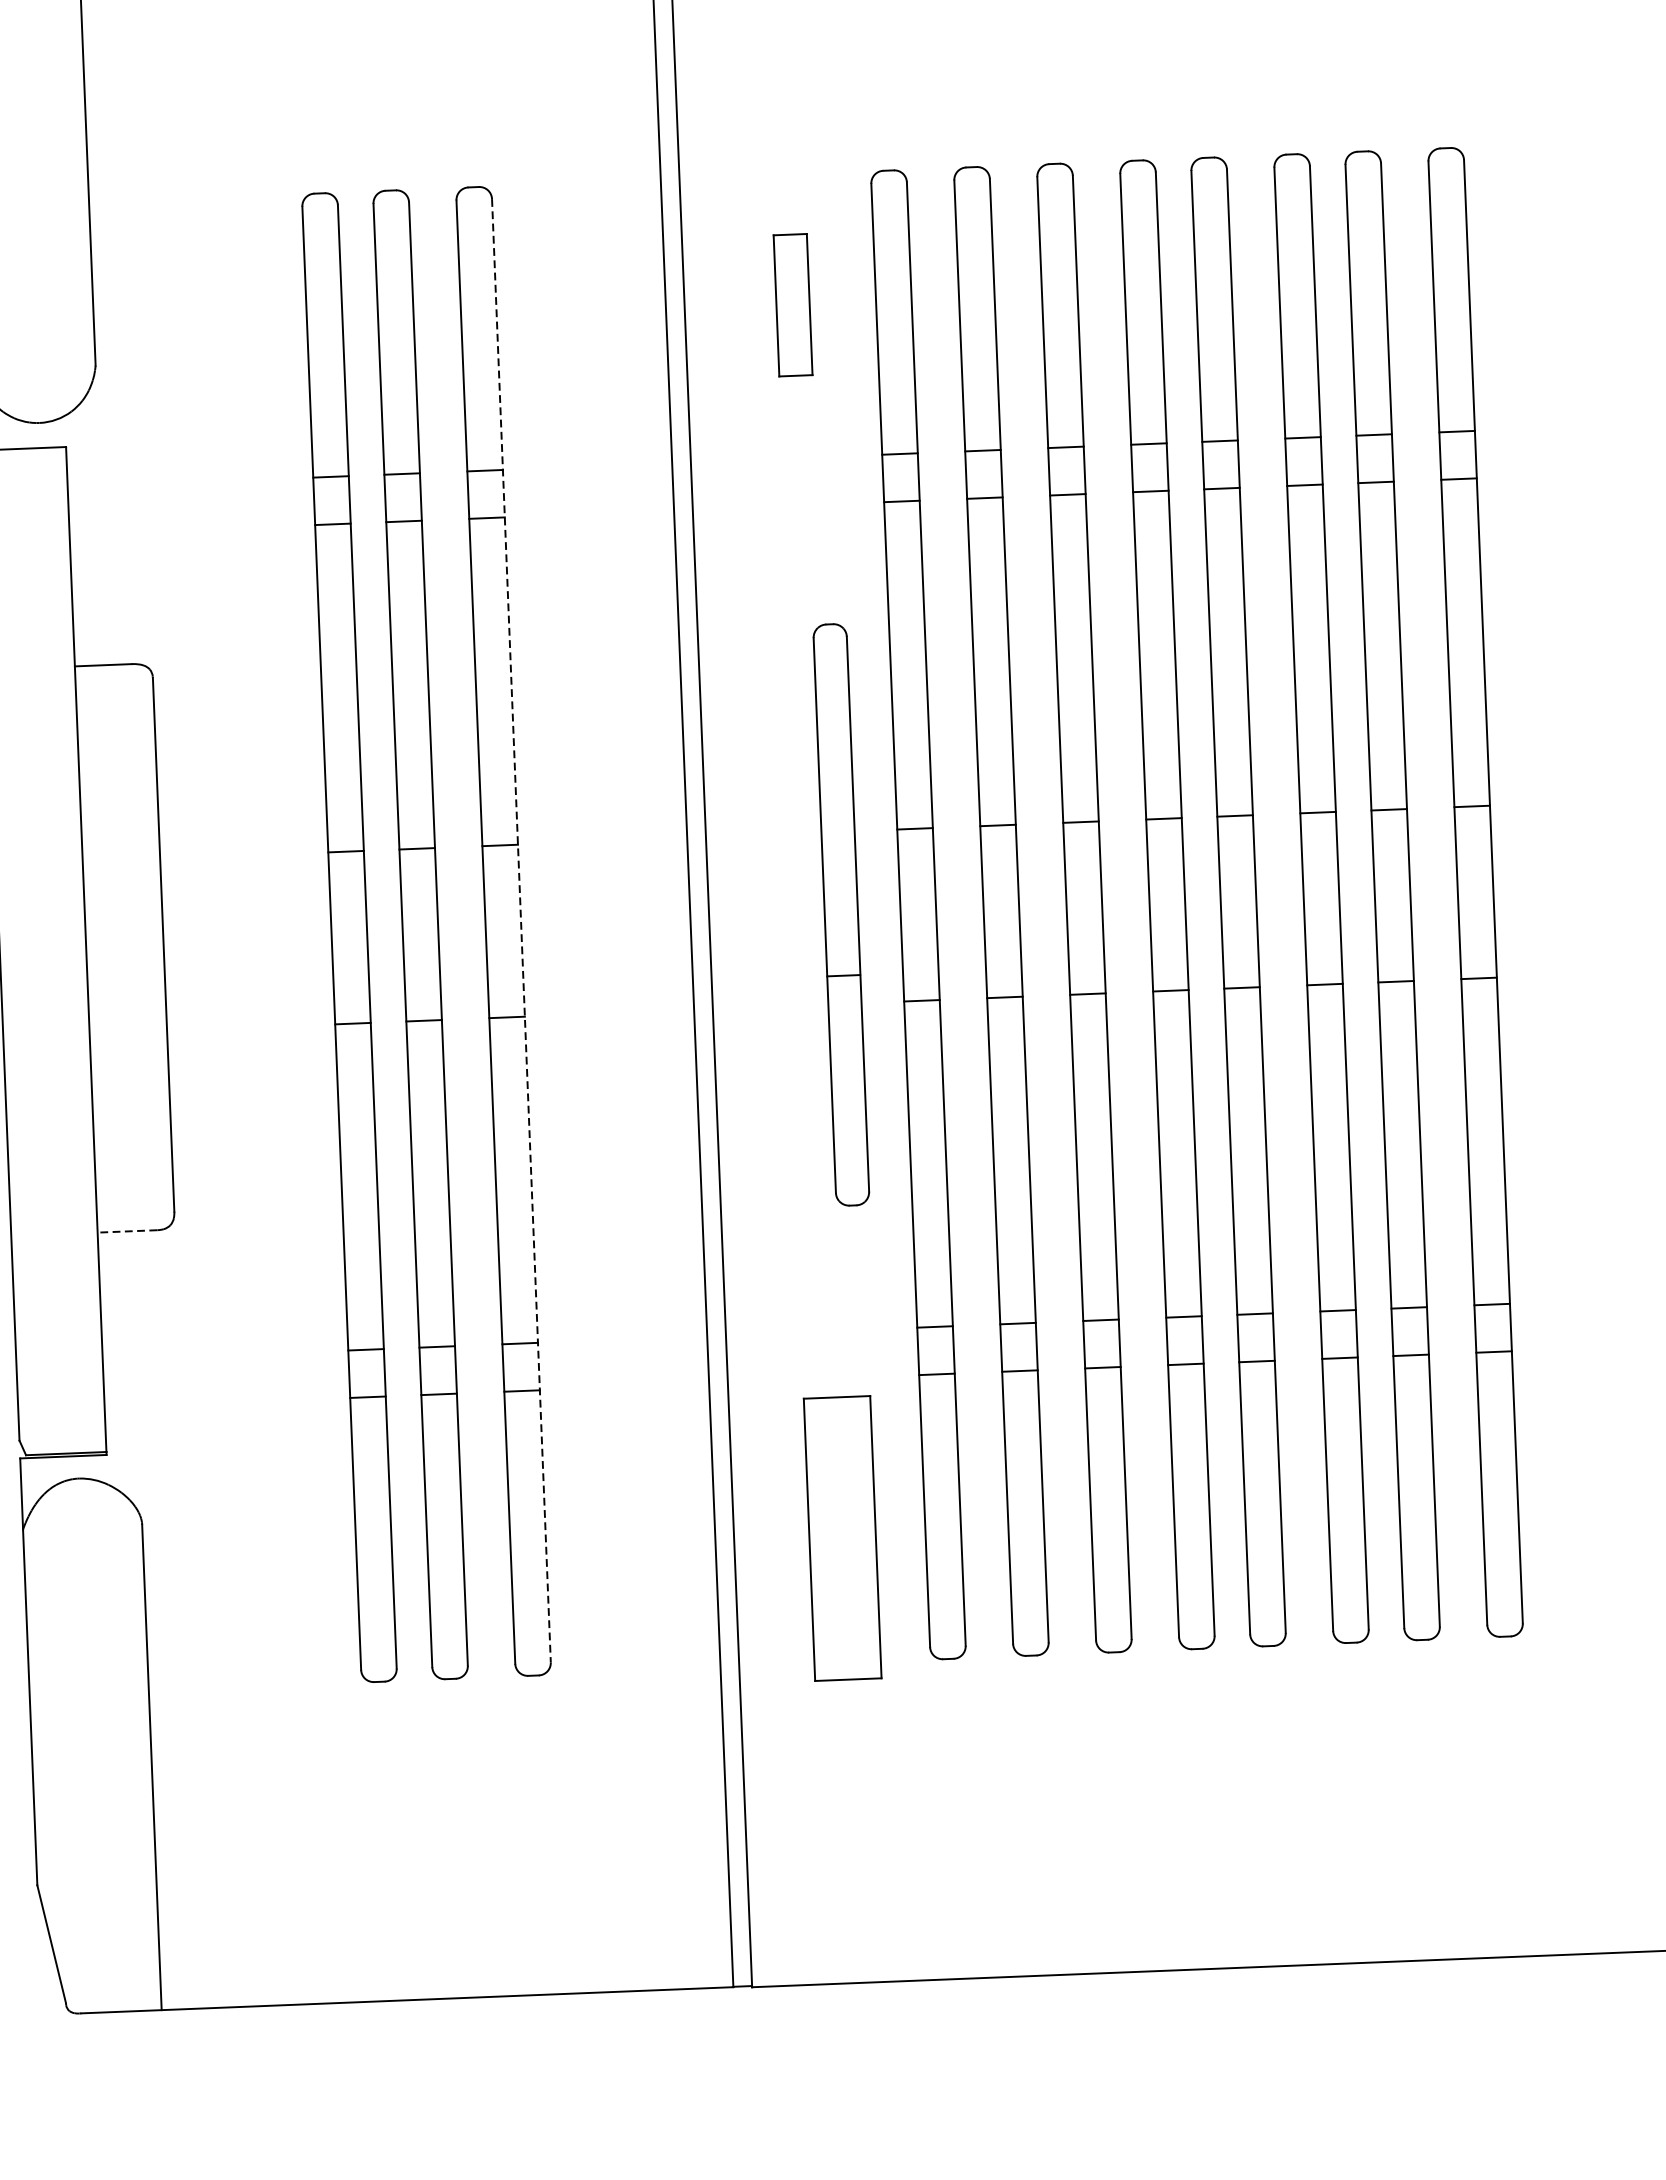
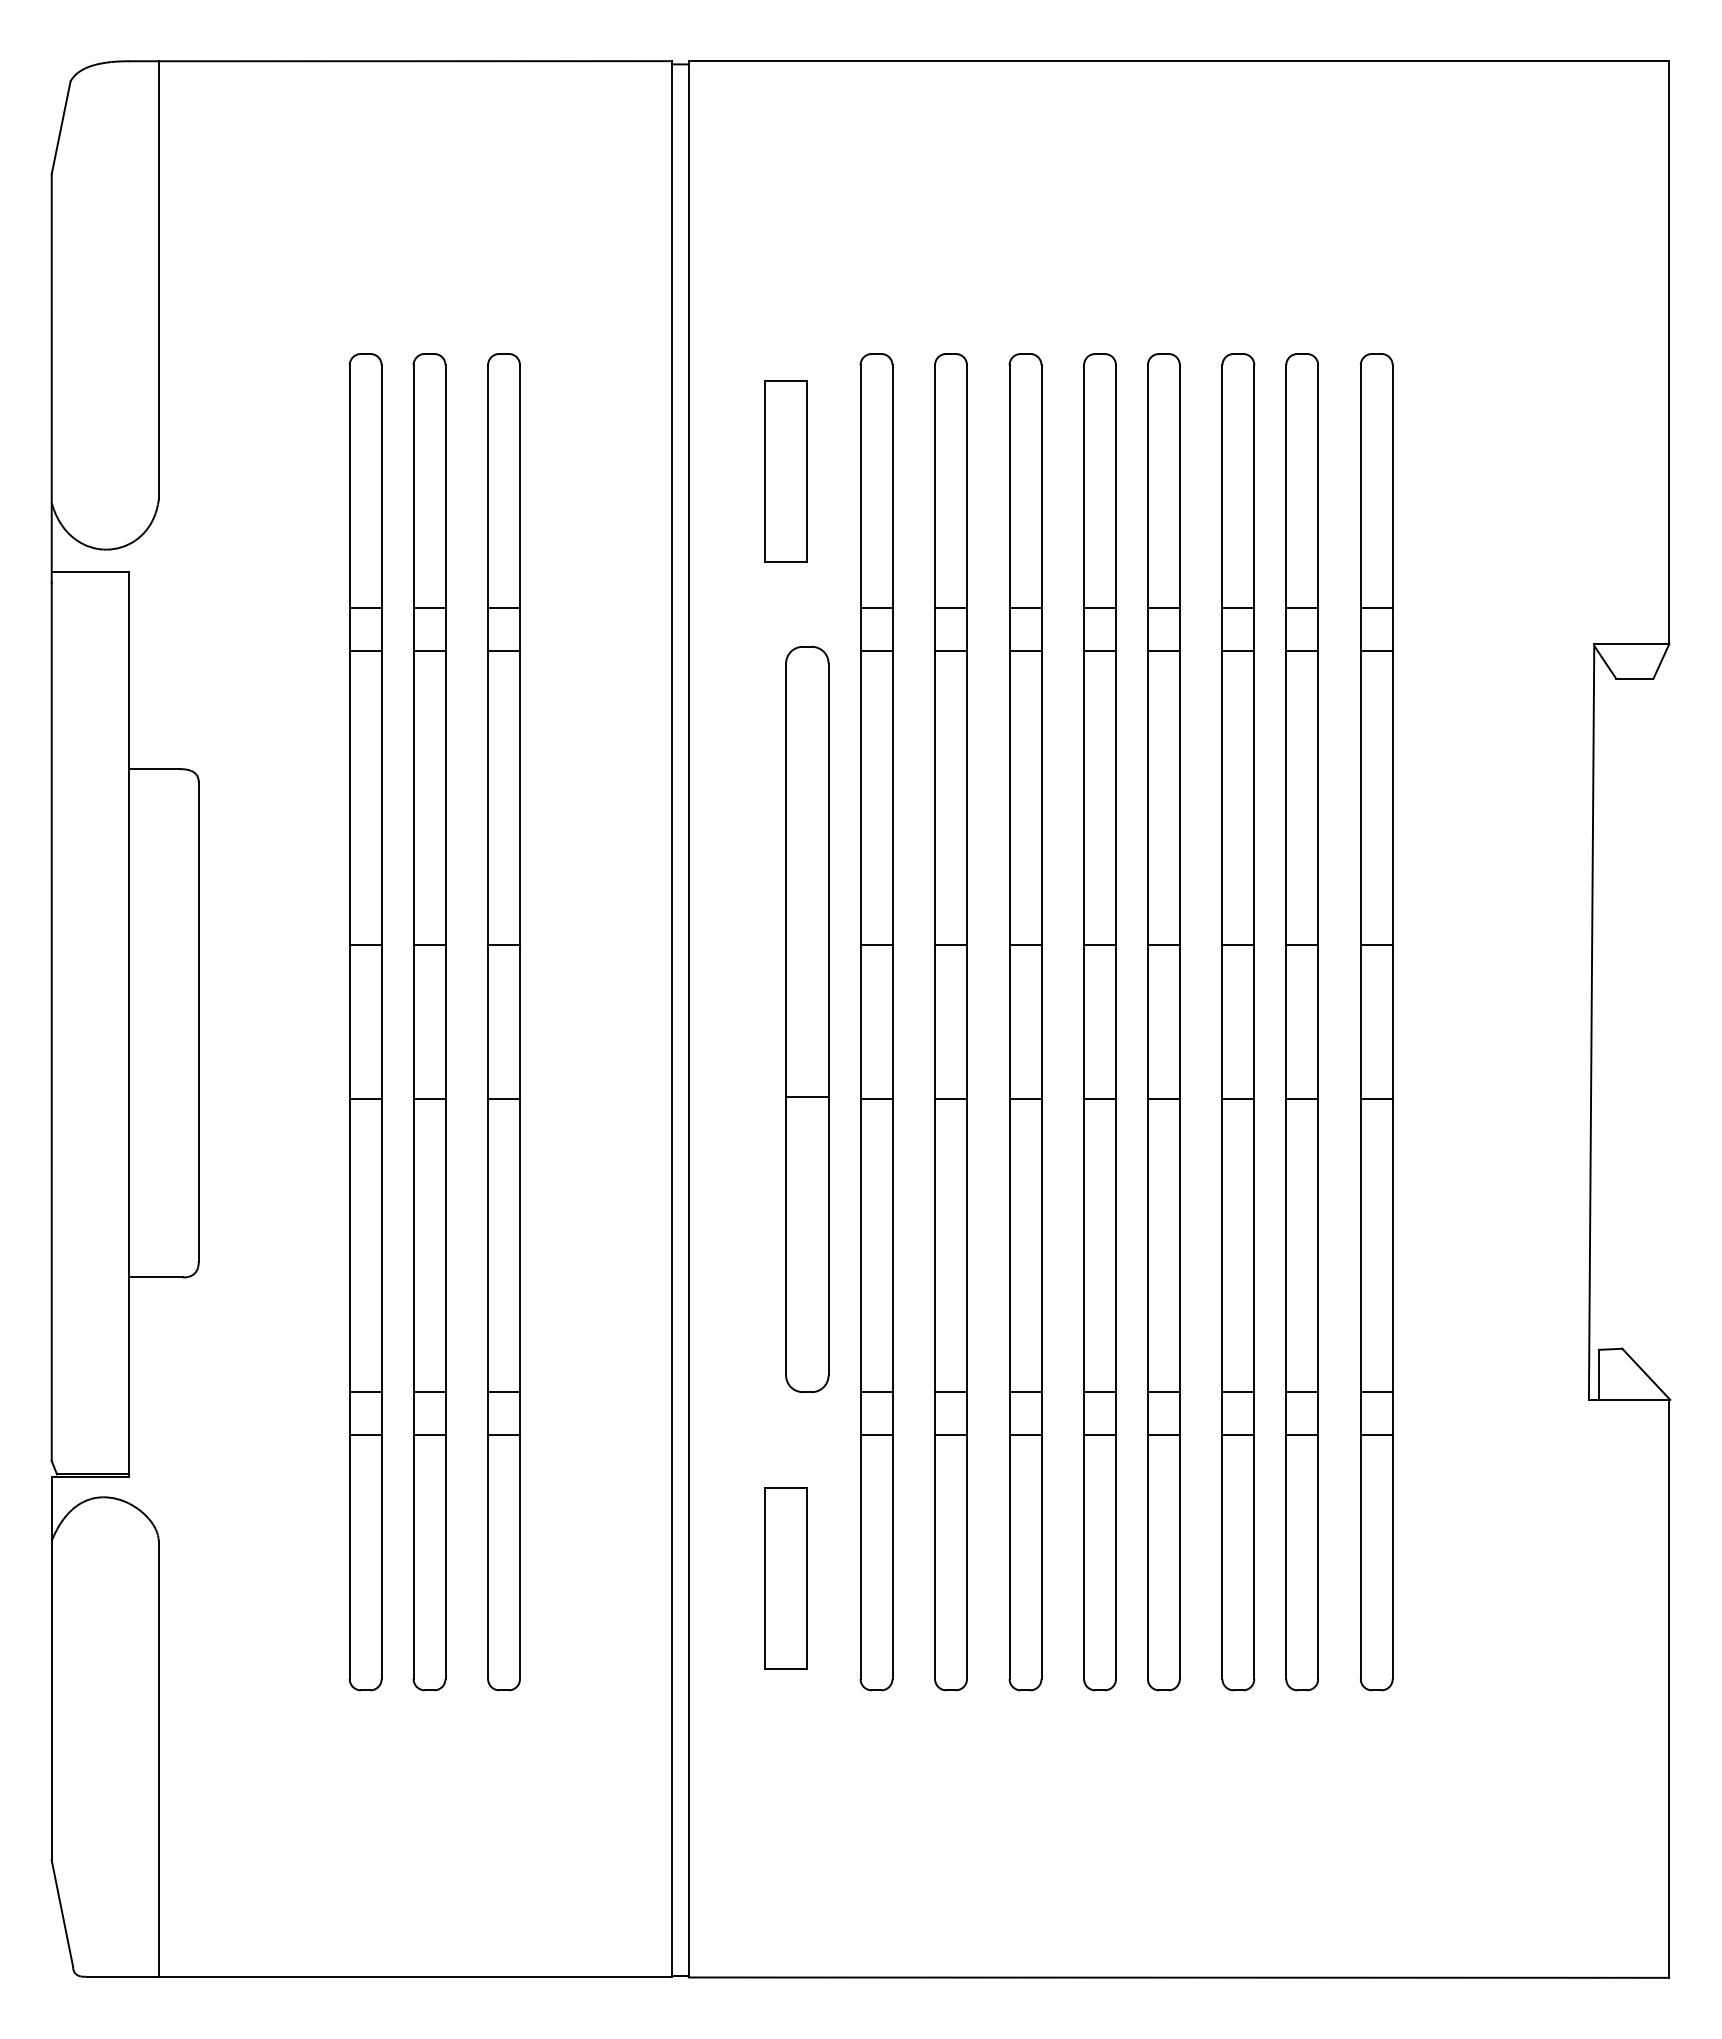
part: (792, 305) -> (785, 471), size x1.43
part: (841, 914) -> (807, 1019), size x1.43
line: (521, 931) -> (520, 1022), dashed -> solid
line: (127, 1231) -> (156, 1277), dashed -> solid
part: (842, 1538) -> (785, 1578), size x0.71

